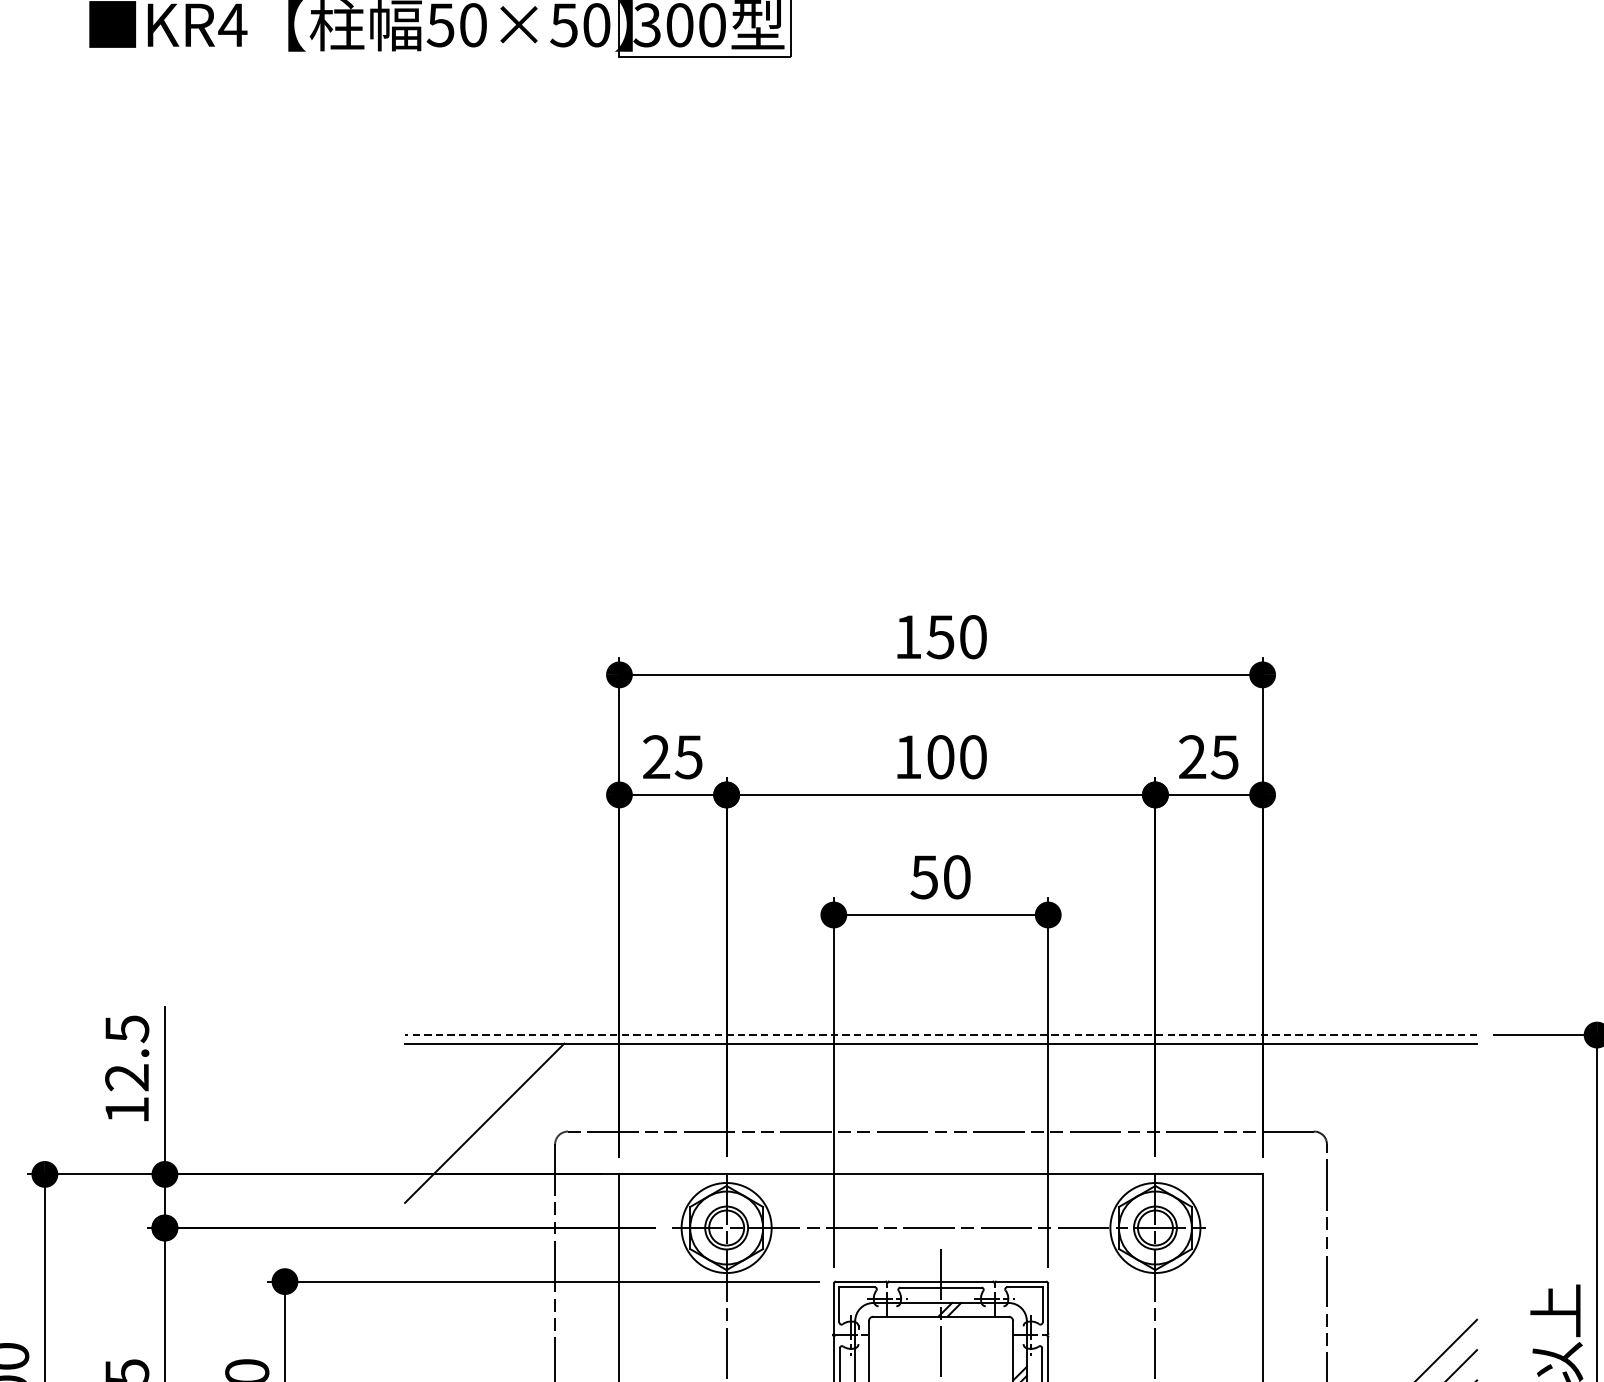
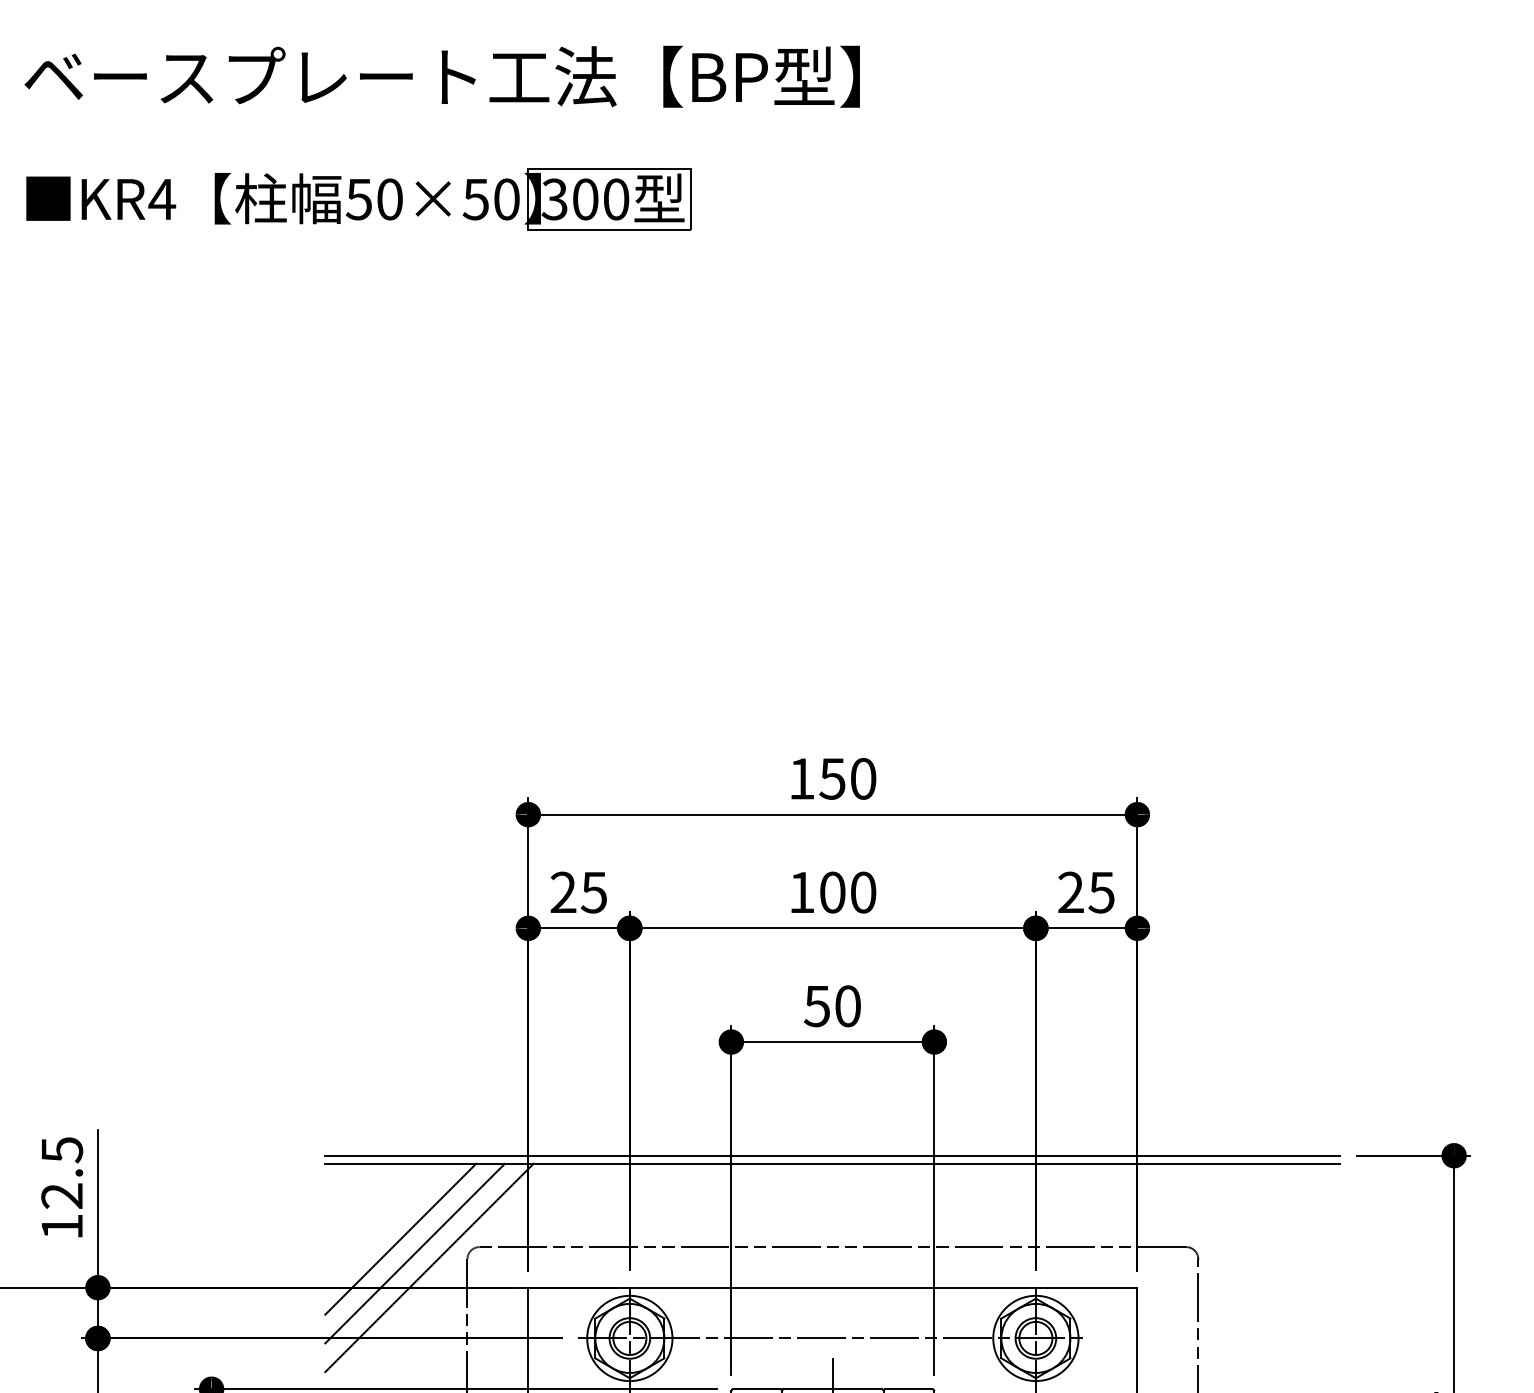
line: (940, 1034) -> (832, 1155), dashed -> solid
line: (499, 1138) -> (414, 1253), added
line: (515, 1153) -> (429, 1267), added

